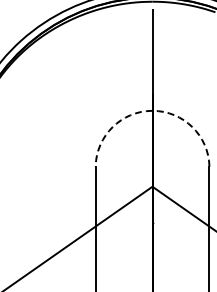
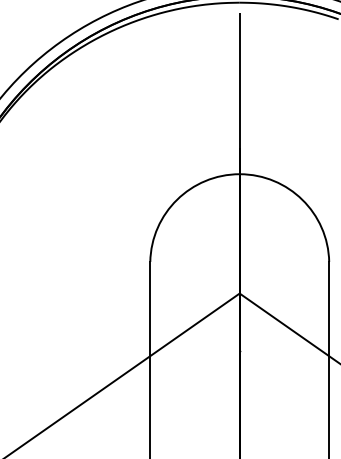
arc: (152, 110) -> (239, 173), dashed -> solid

